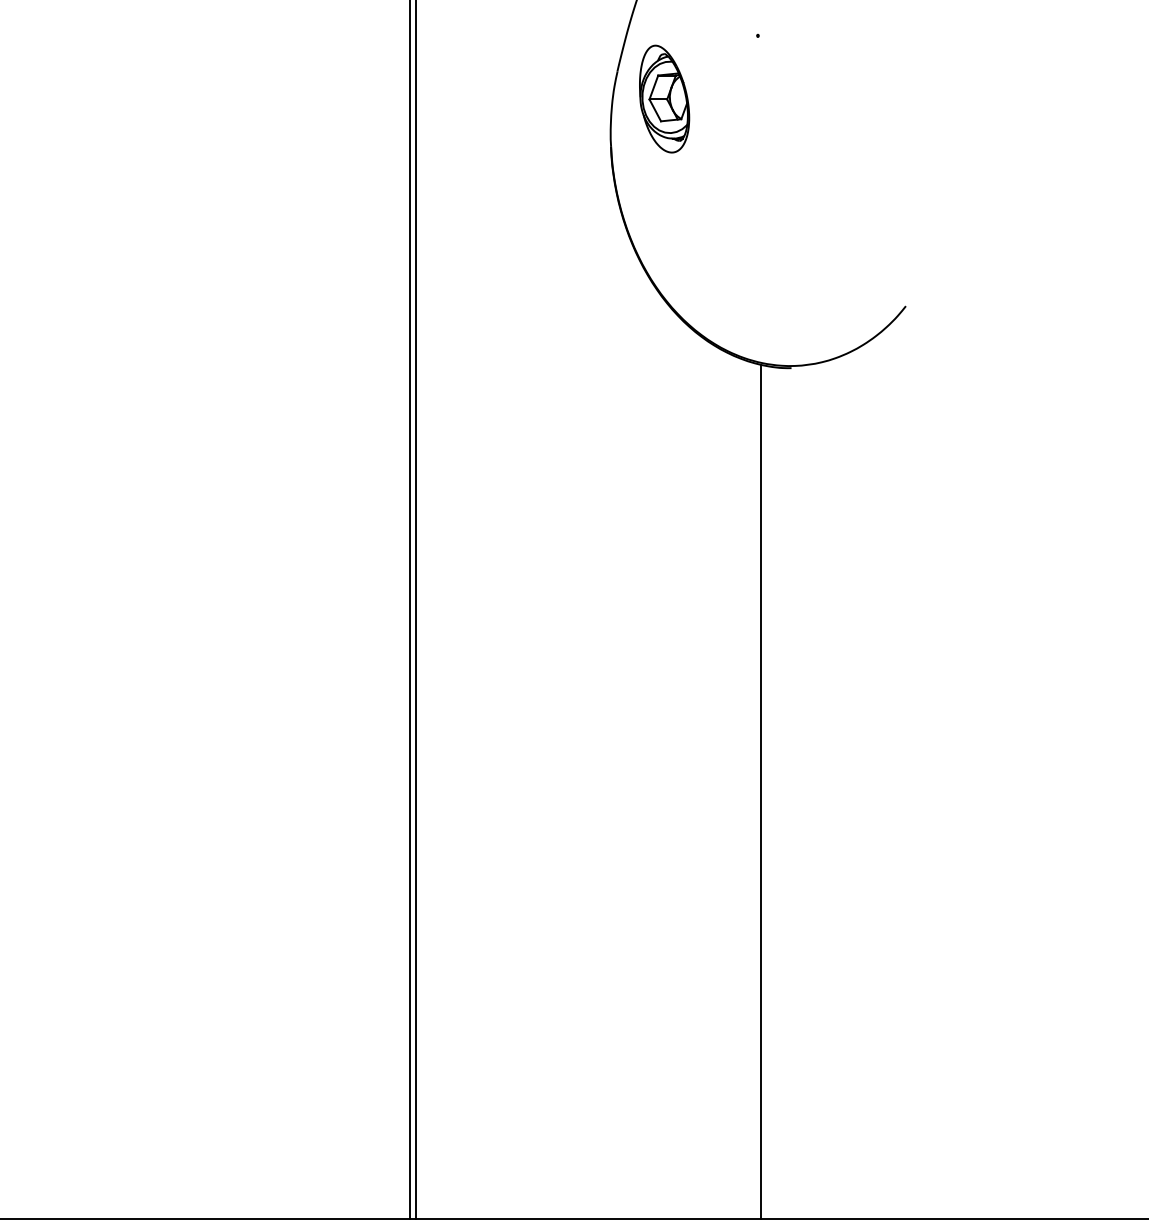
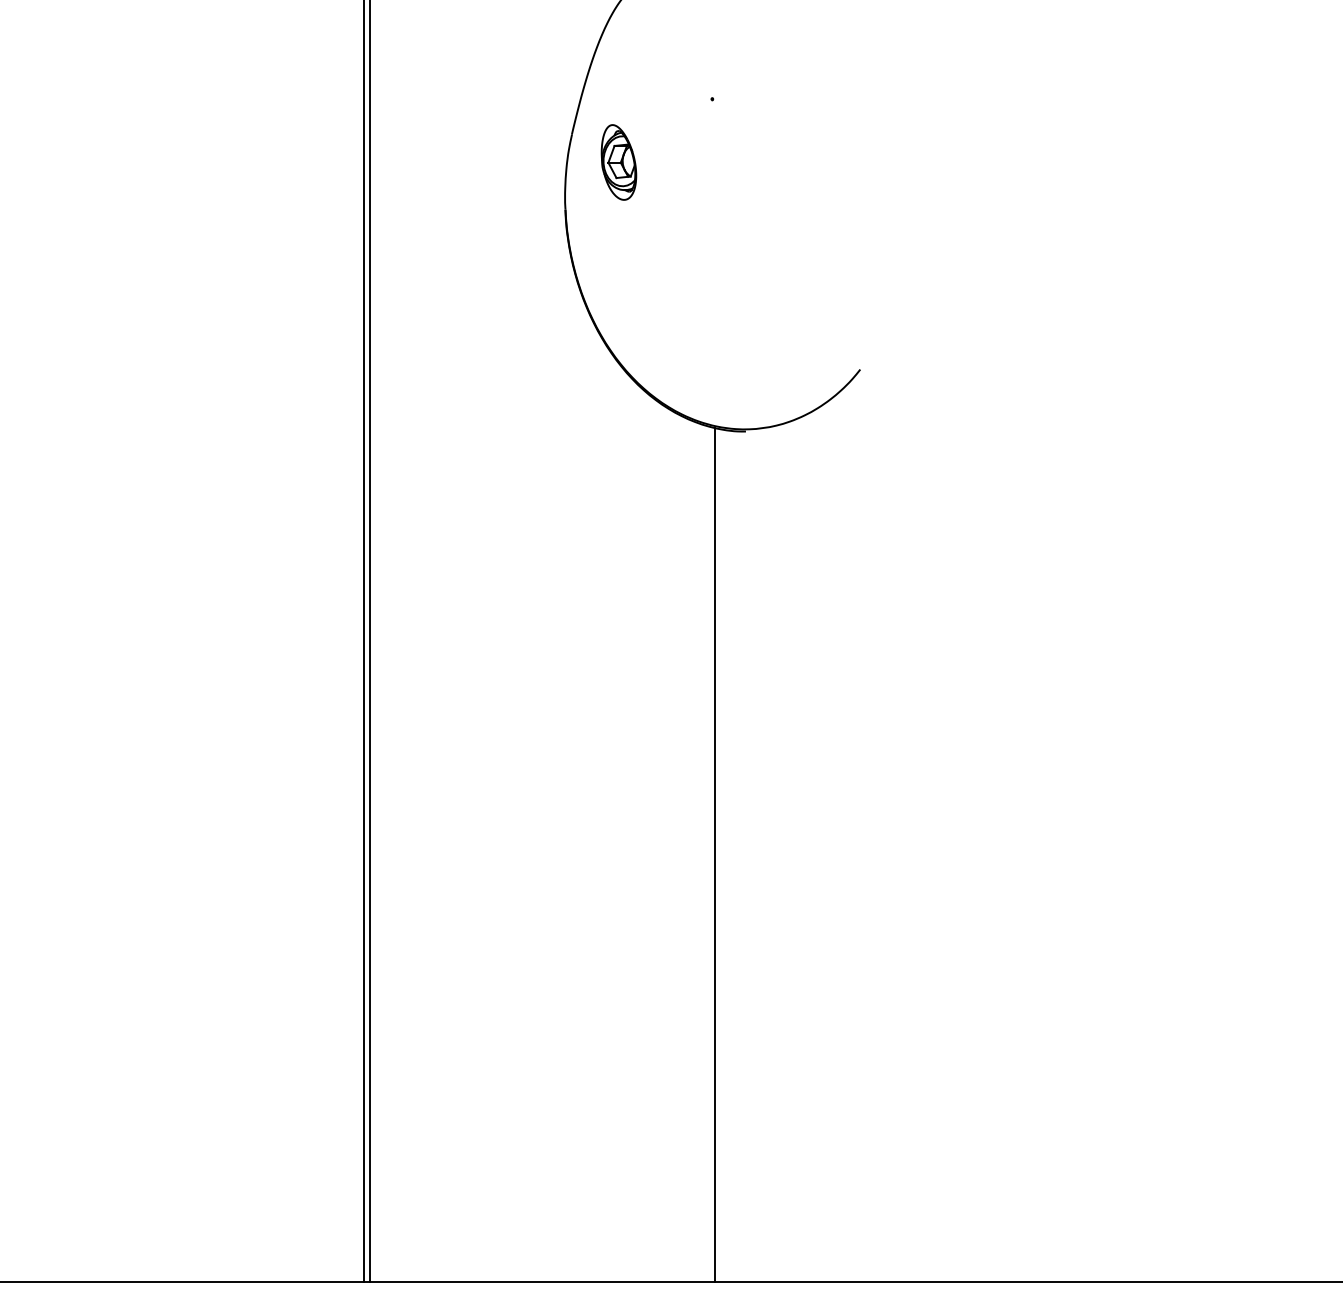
part: (664, 99) -> (618, 162), size x0.7

